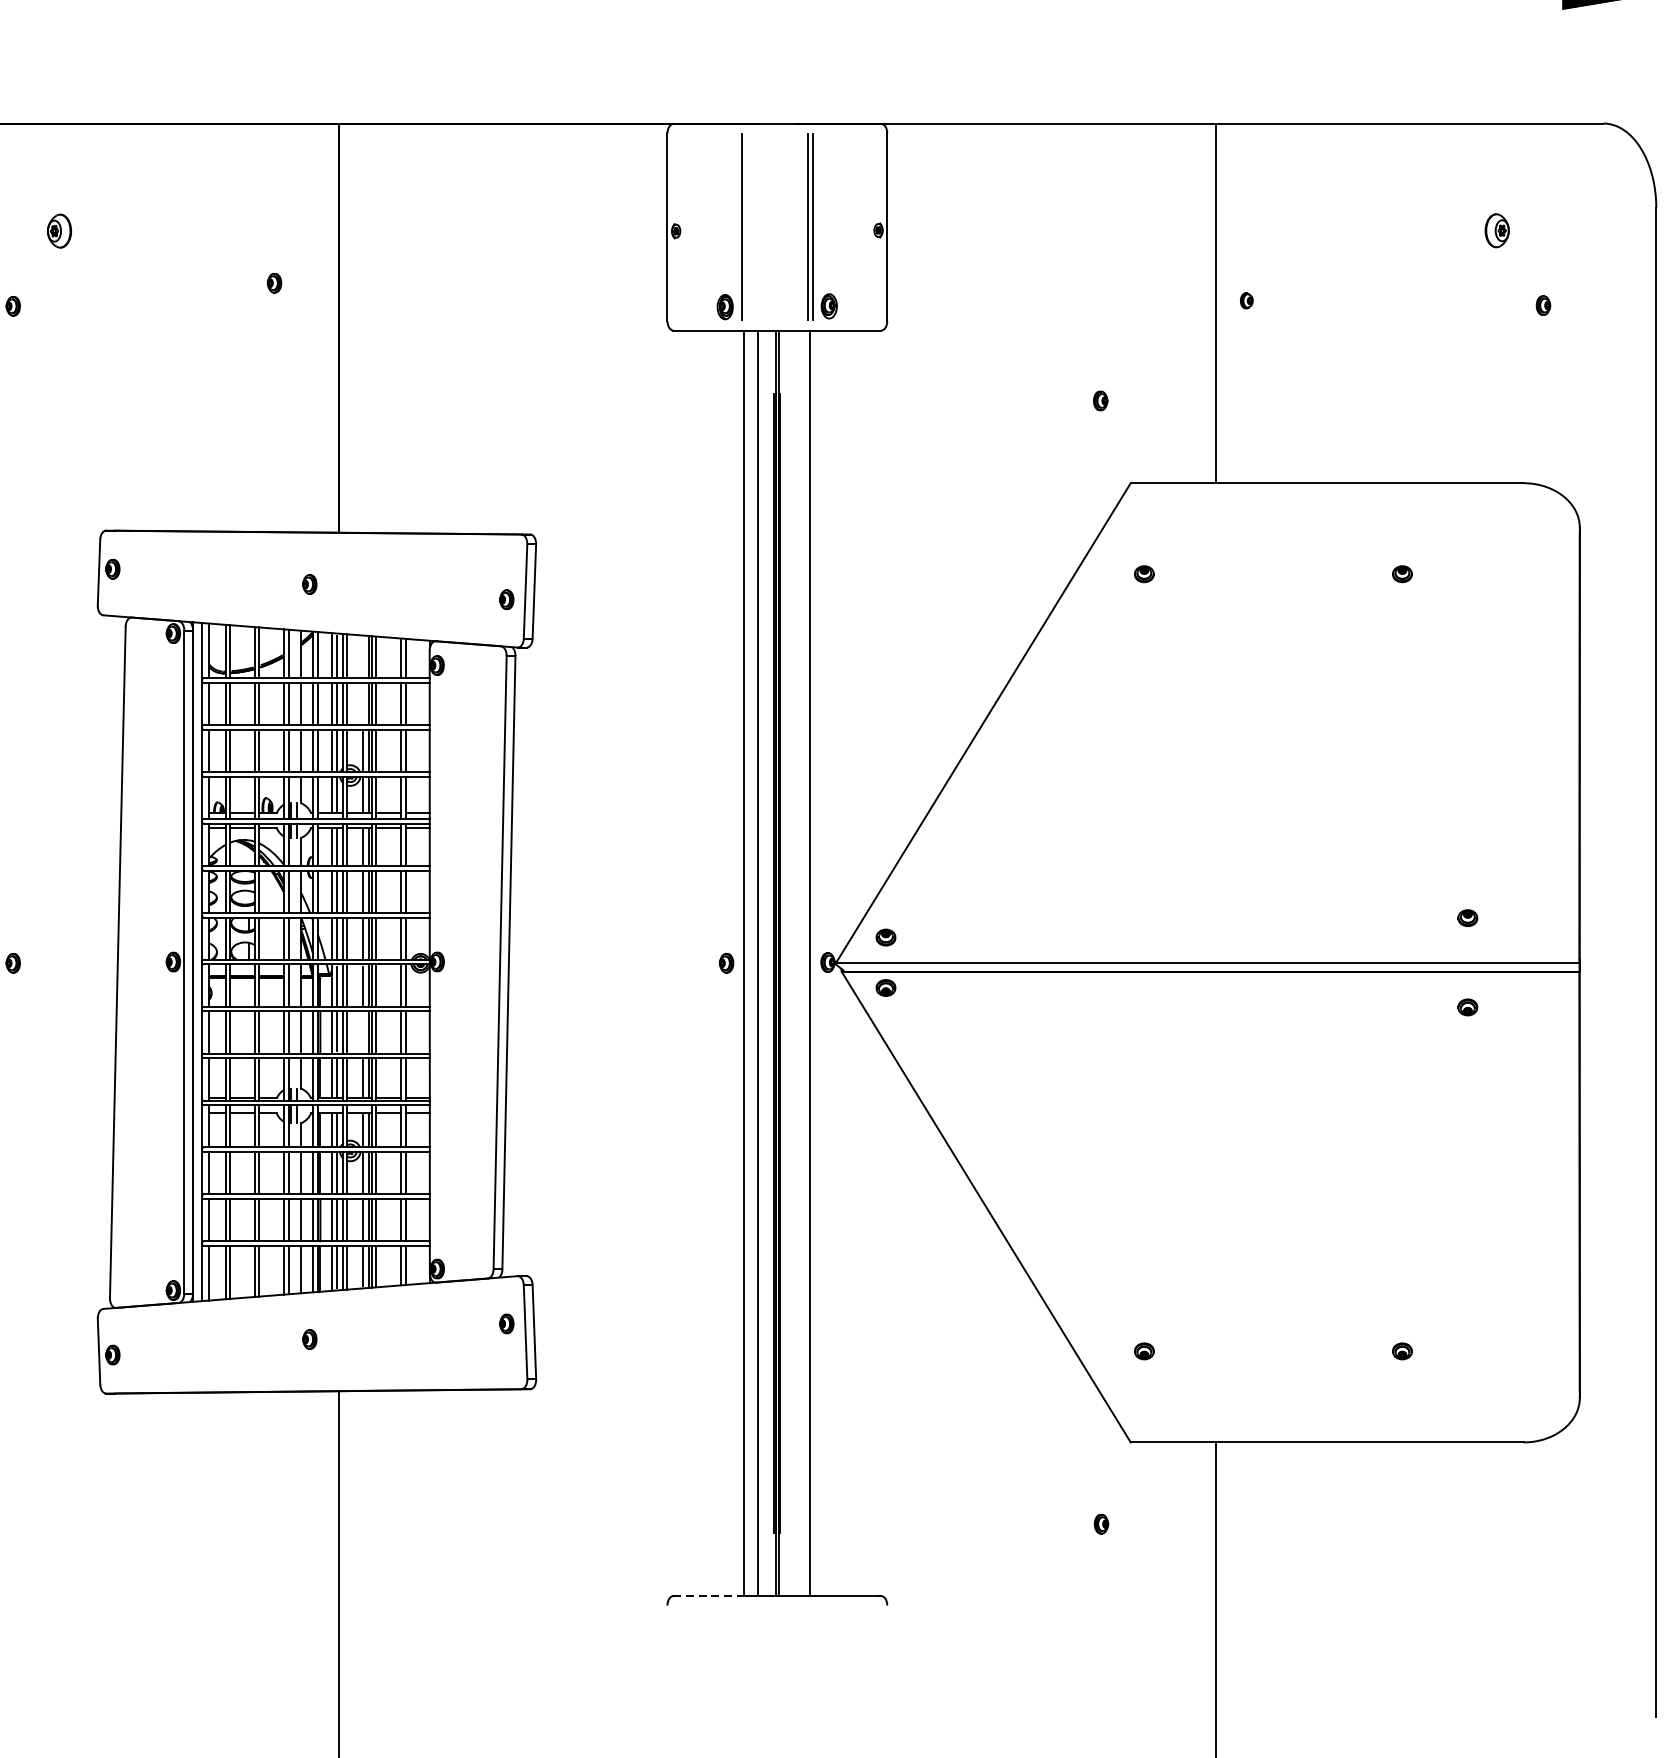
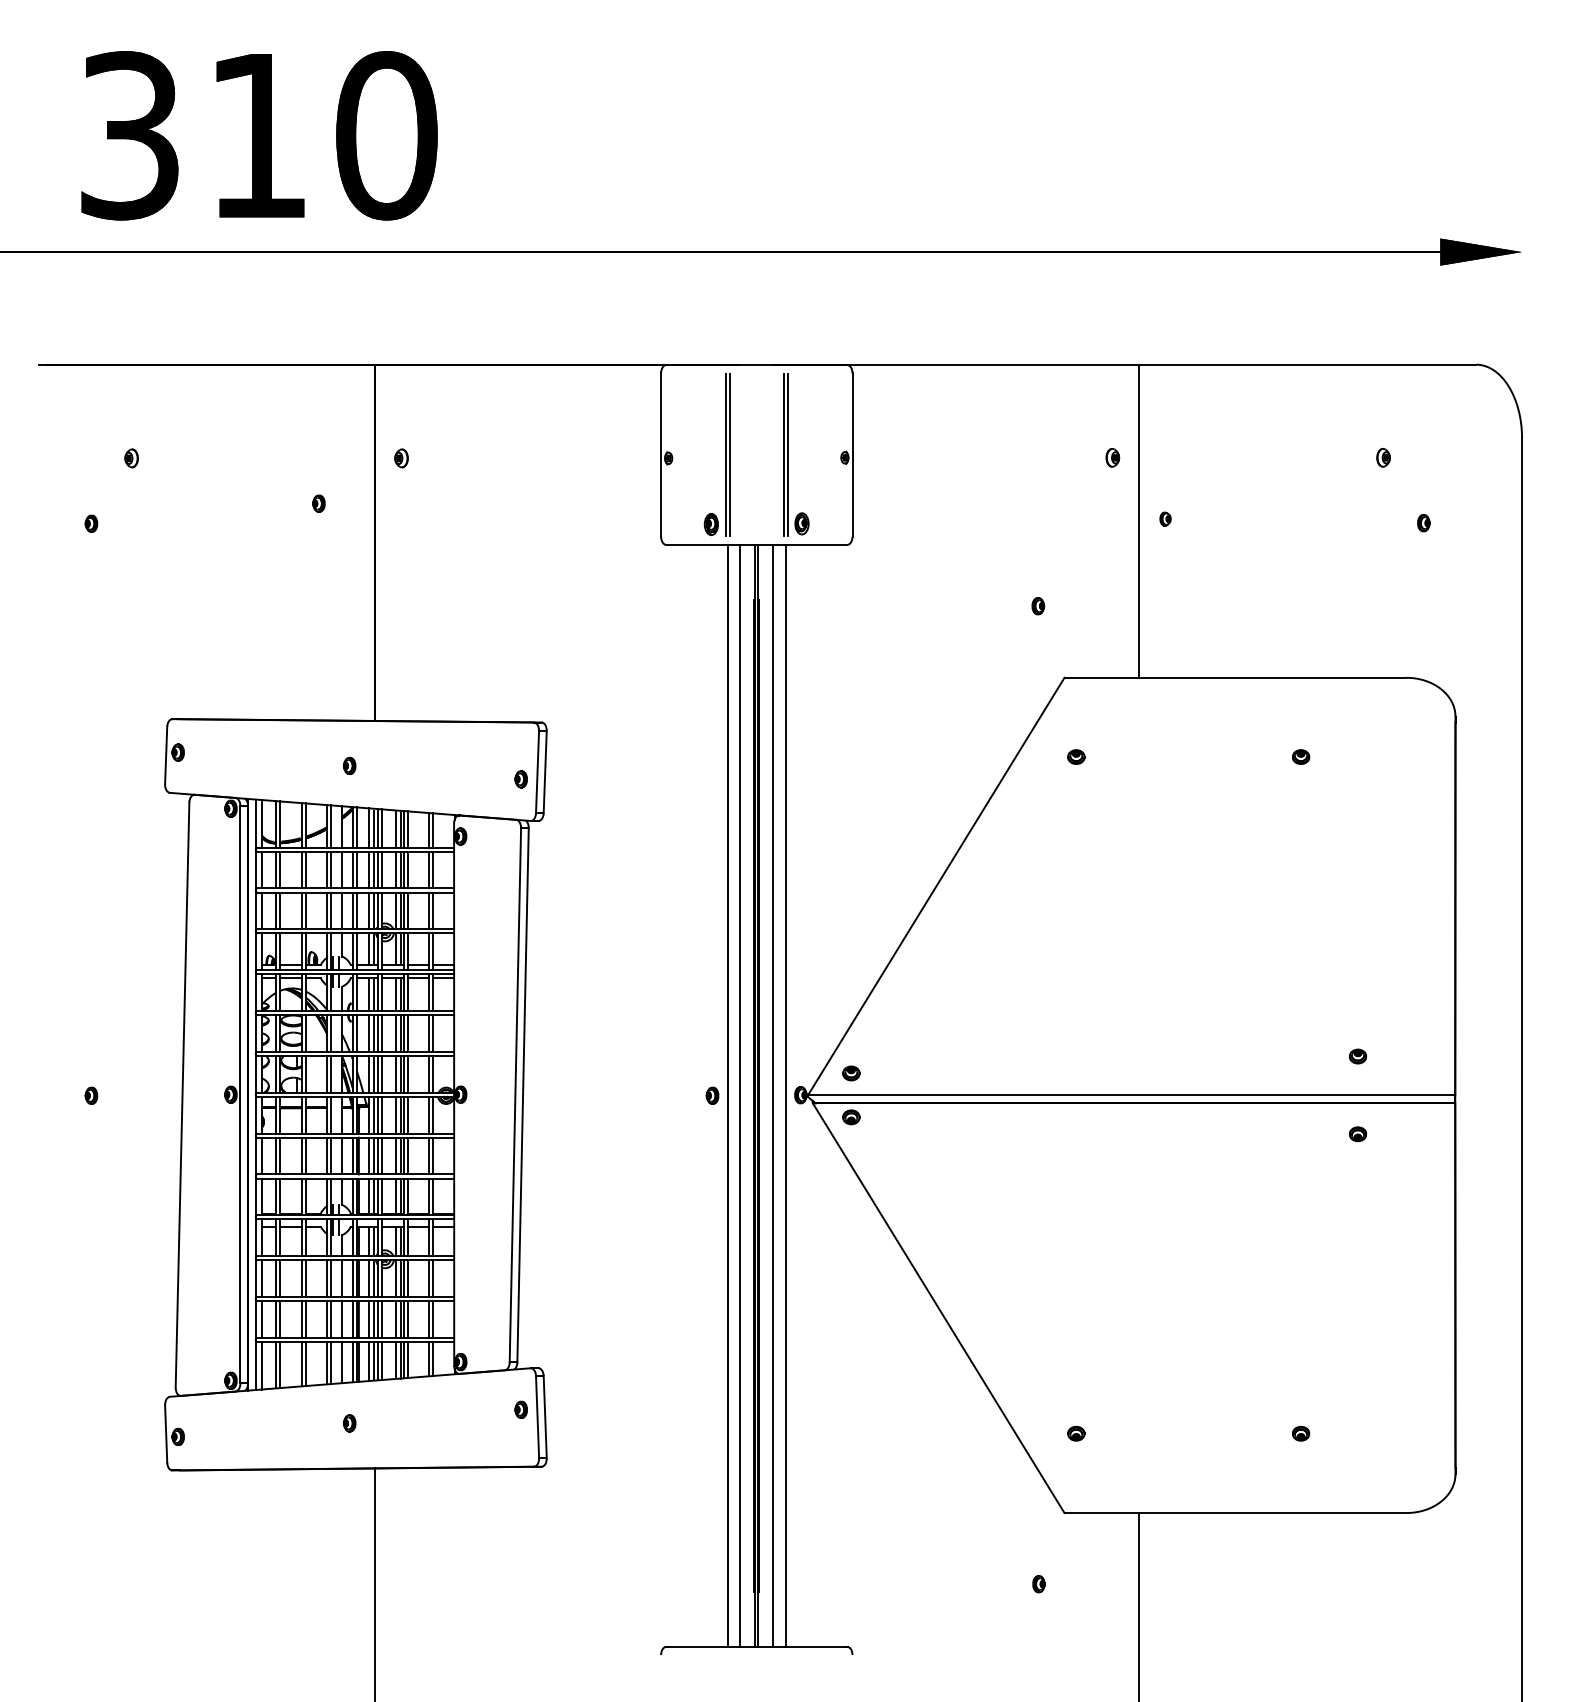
line: (746, 226) -> (729, 454), added
part: (1185, 230) -> (1112, 457), added
part: (1497, 230) -> (1383, 457), size x0.62
part: (59, 231) -> (131, 458), size x0.62
part: (369, 231) -> (401, 458), added
line: (363, 656) -> (396, 828), added
line: (363, 703) -> (396, 869), added
line: (796, 962) -> (773, 1095), added
line: (363, 1031) -> (396, 1155), added
line: (708, 1595) -> (696, 1646), dashed -> solid

